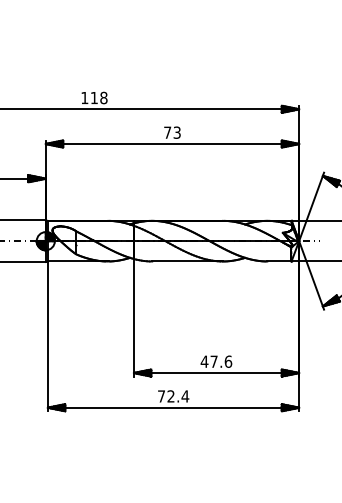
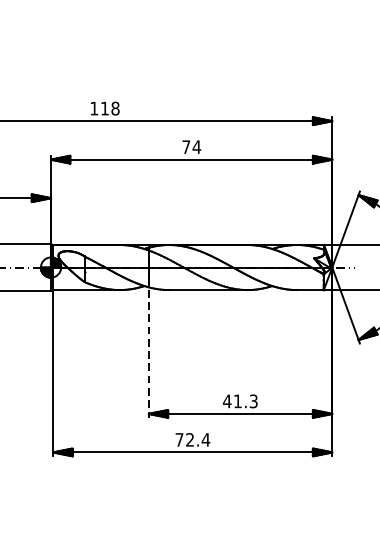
text: (177, 132) -> (197, 146), 73 -> 74
line: (133, 318) -> (148, 353), solid -> dashed
text: (221, 361) -> (246, 401), 47.6 -> 41.3

